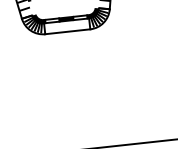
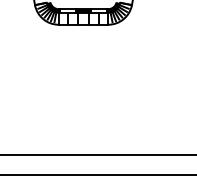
hatch: (67, 26) -> (83, 18), added

